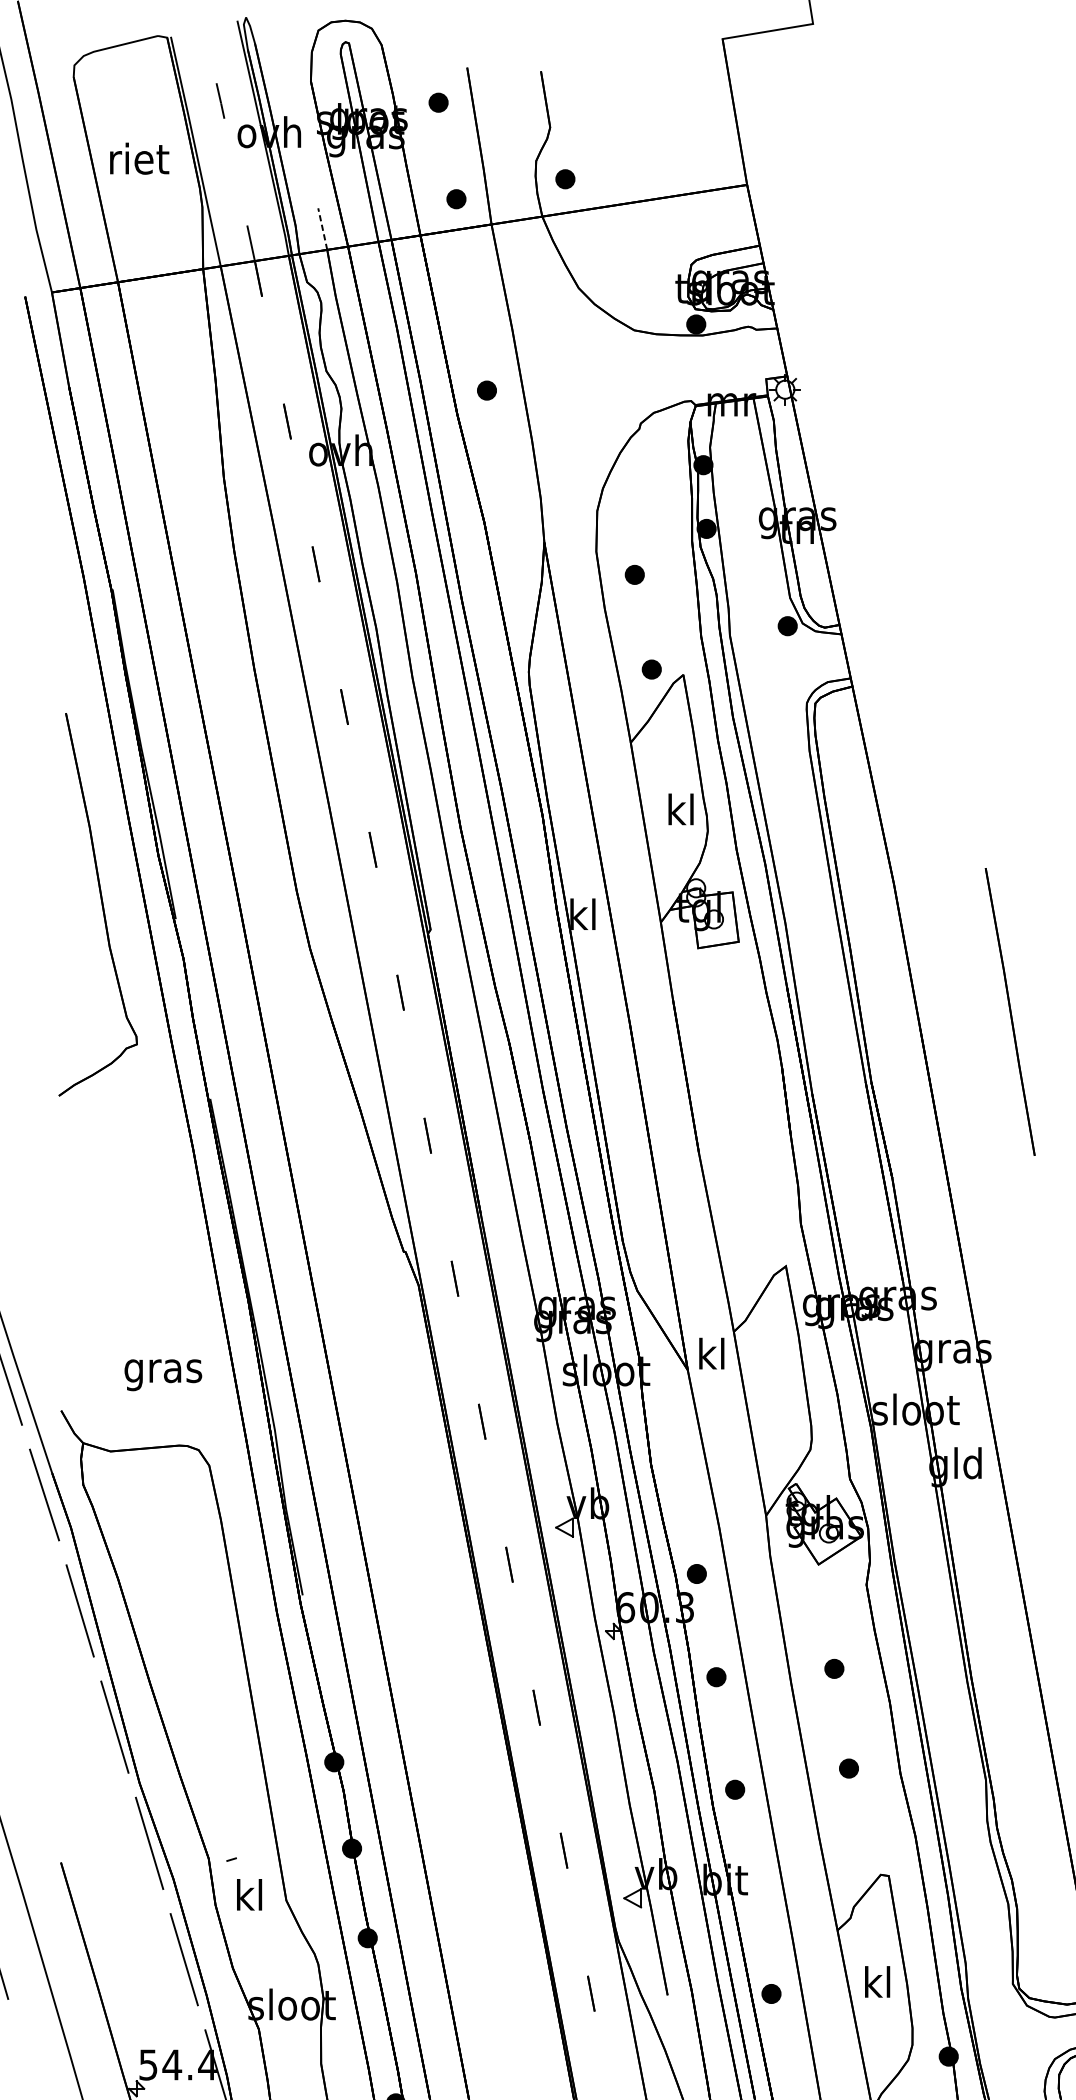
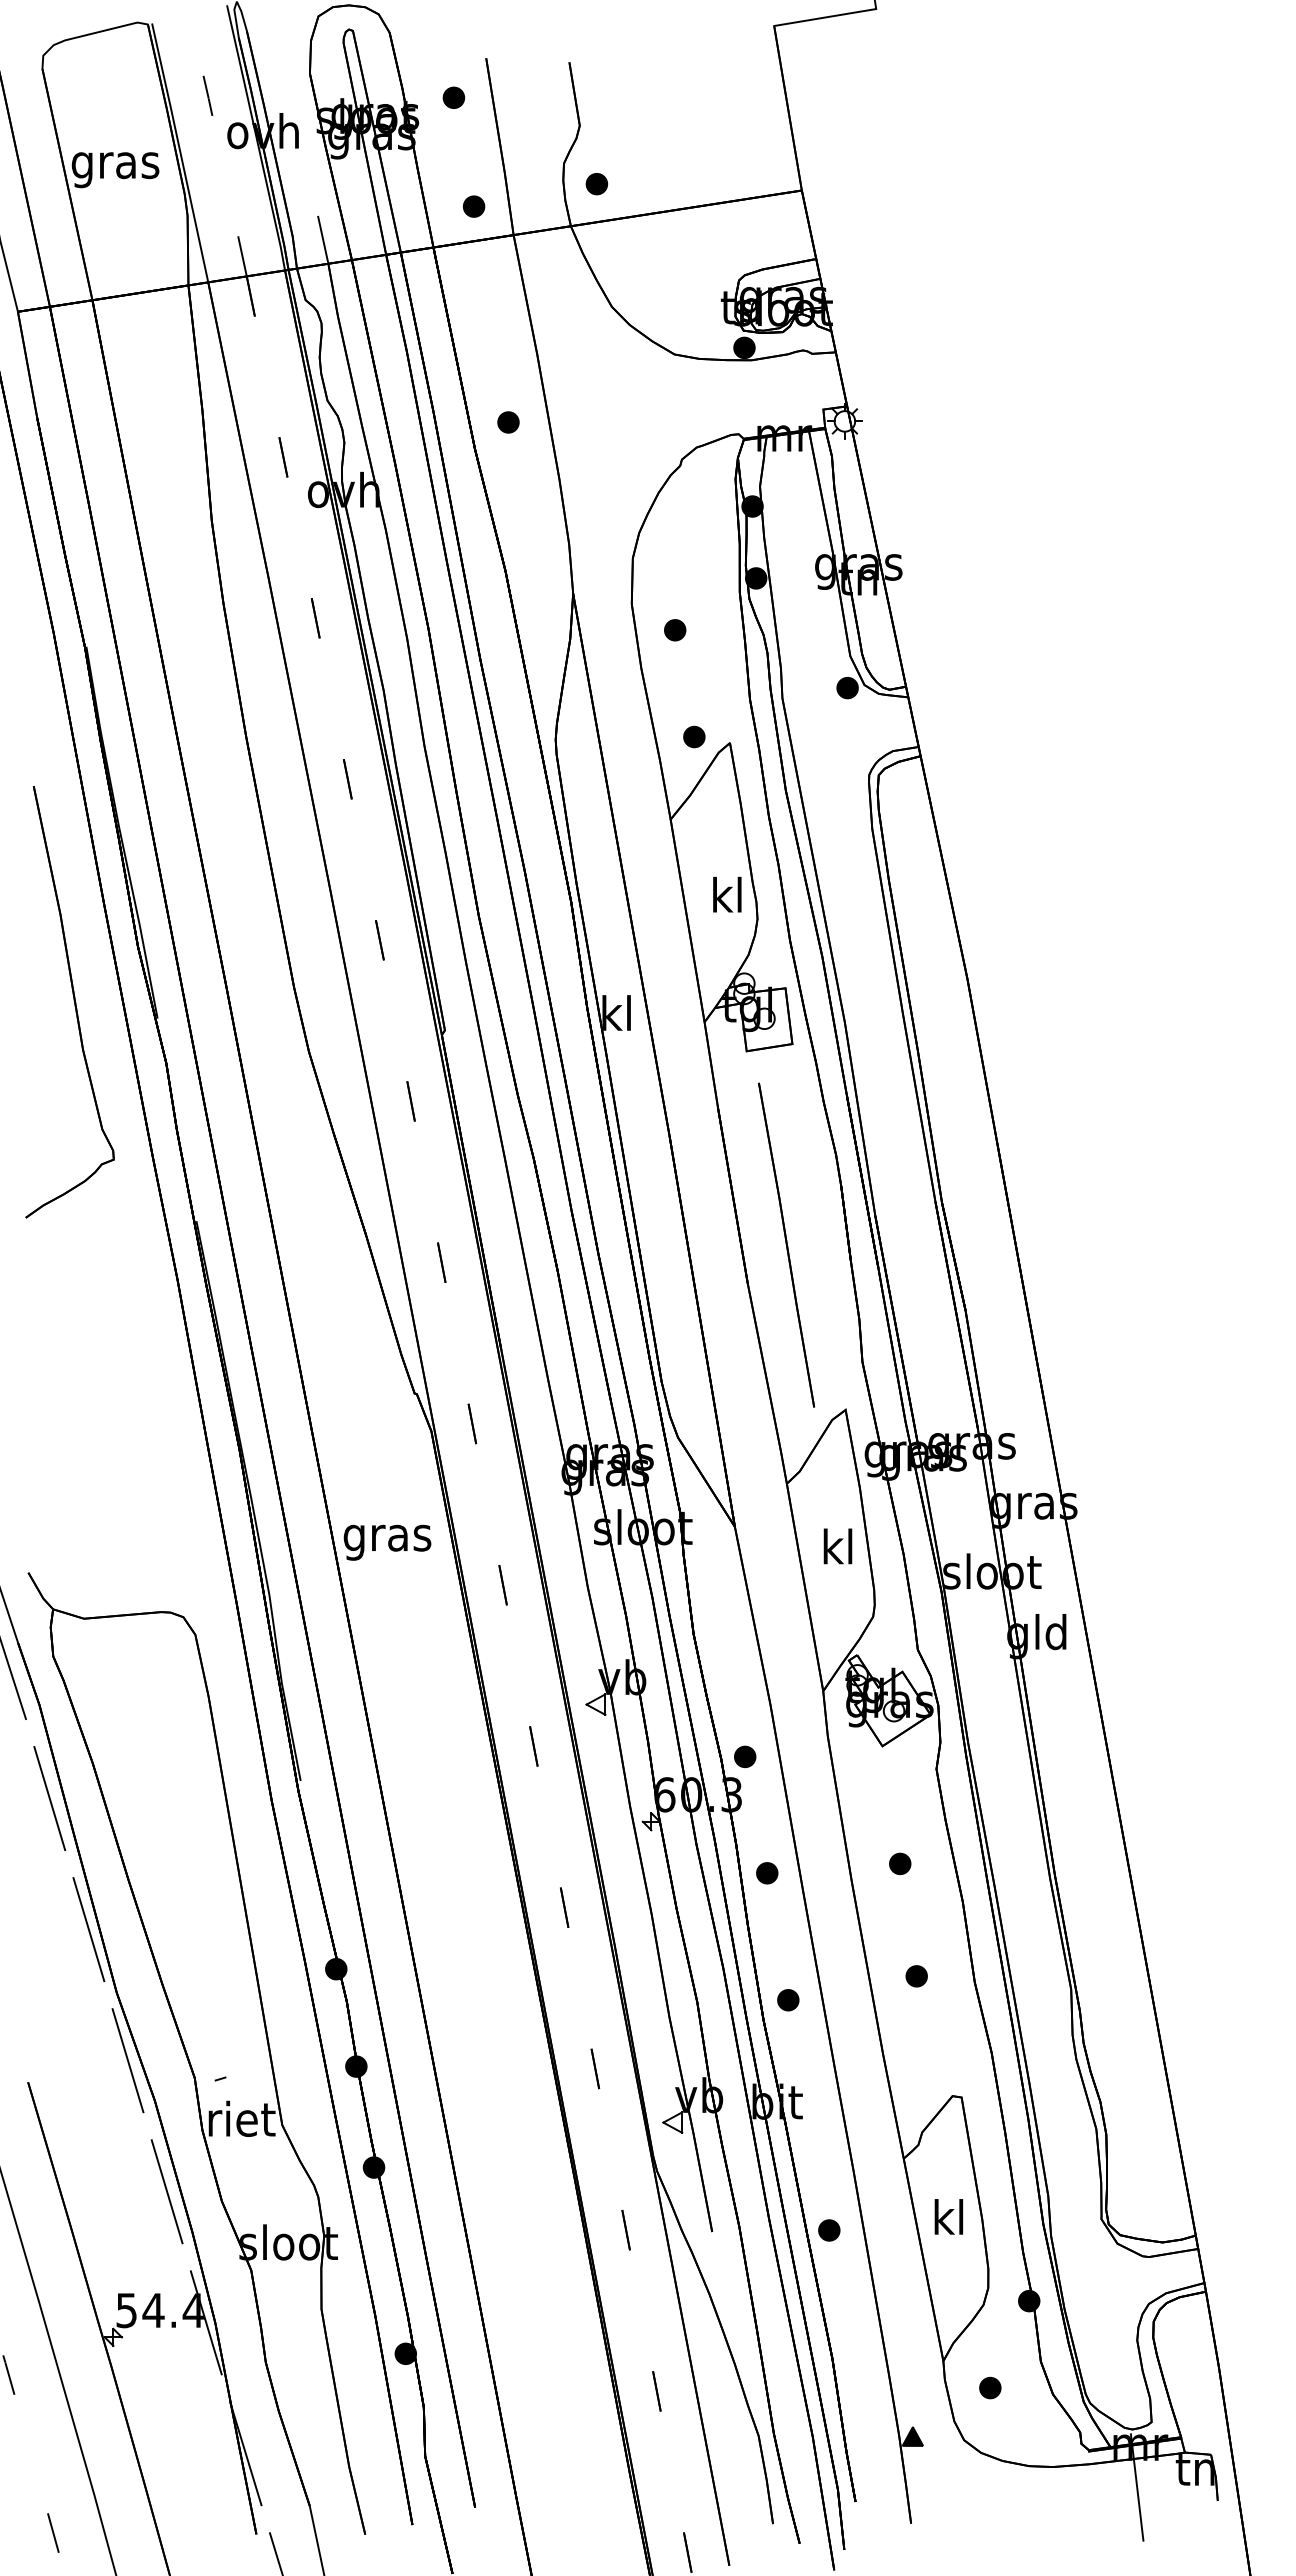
text: (138, 162) -> (115, 165), riet -> gras
line: (322, 229) -> (323, 240), dashed -> solid
part: (1010, 1011) -> (786, 1244), moved
text: (711, 1353) -> (837, 1546), moved
text: (163, 1375) -> (387, 1542), moved
text: (250, 1894) -> (241, 2118), kl -> riet

